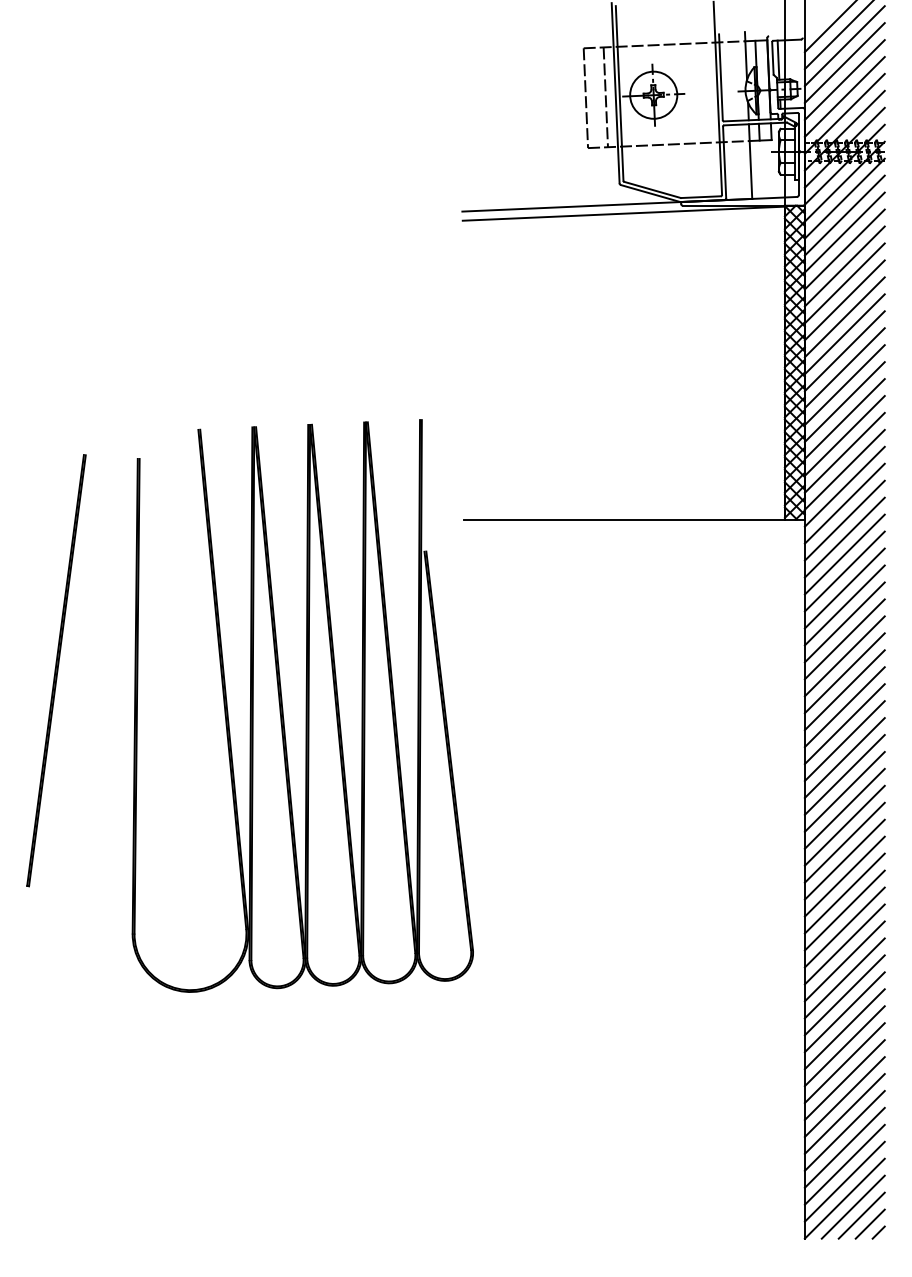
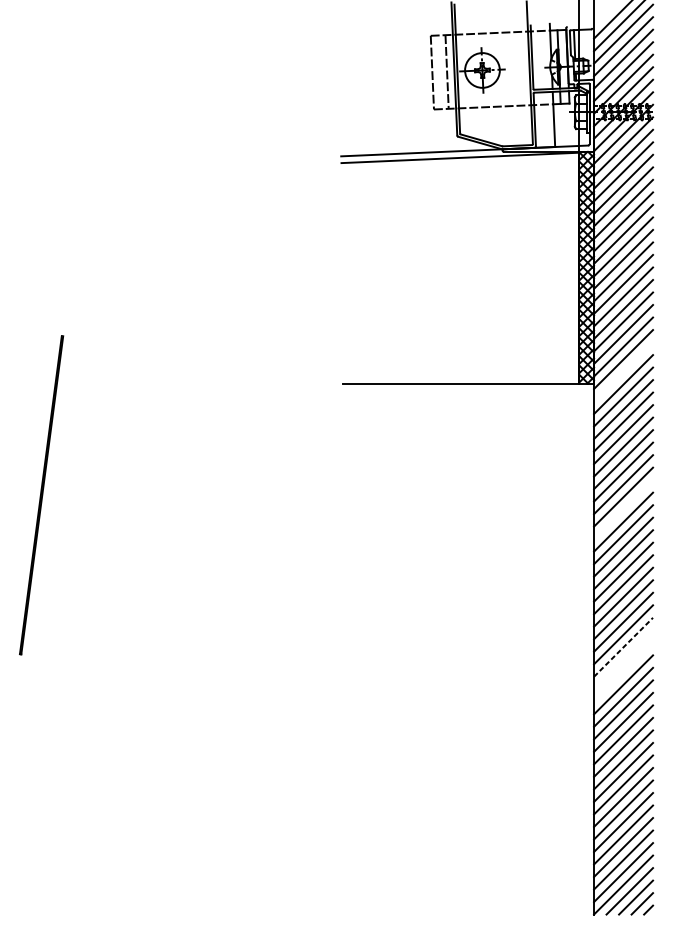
line: (844, 503) -> (623, 371), removed
line: (844, 690) -> (623, 509), removed
part: (302, 705) -> (223, 520), removed
line: (844, 876) -> (623, 647), solid -> dashed
line: (844, 893) -> (623, 659), removed
line: (844, 910) -> (623, 672), removed

